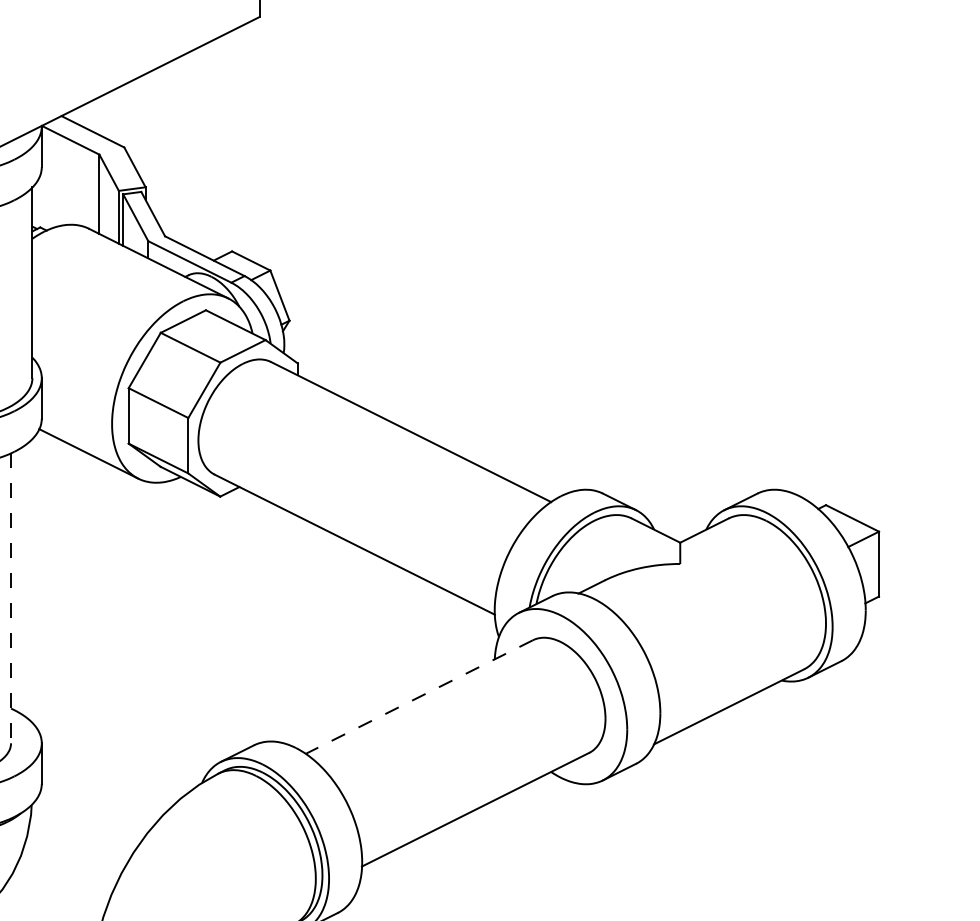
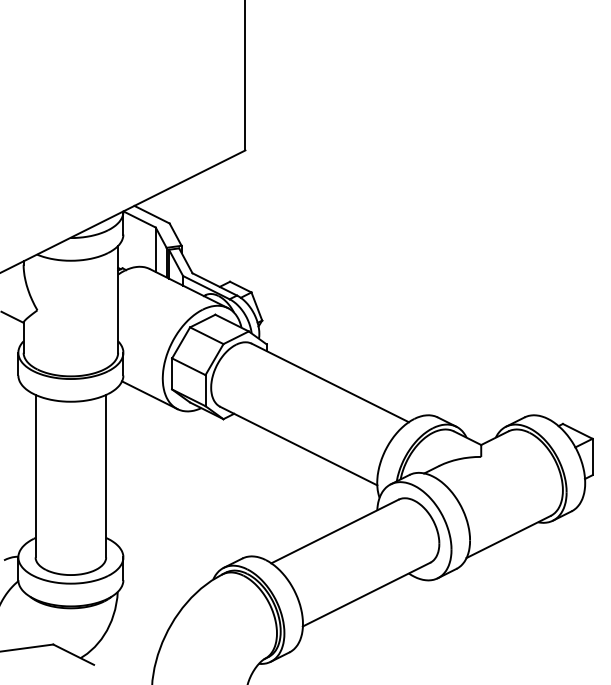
line: (11, 598) -> (106, 476), dashed -> solid
line: (418, 697) -> (334, 531), dashed -> solid

